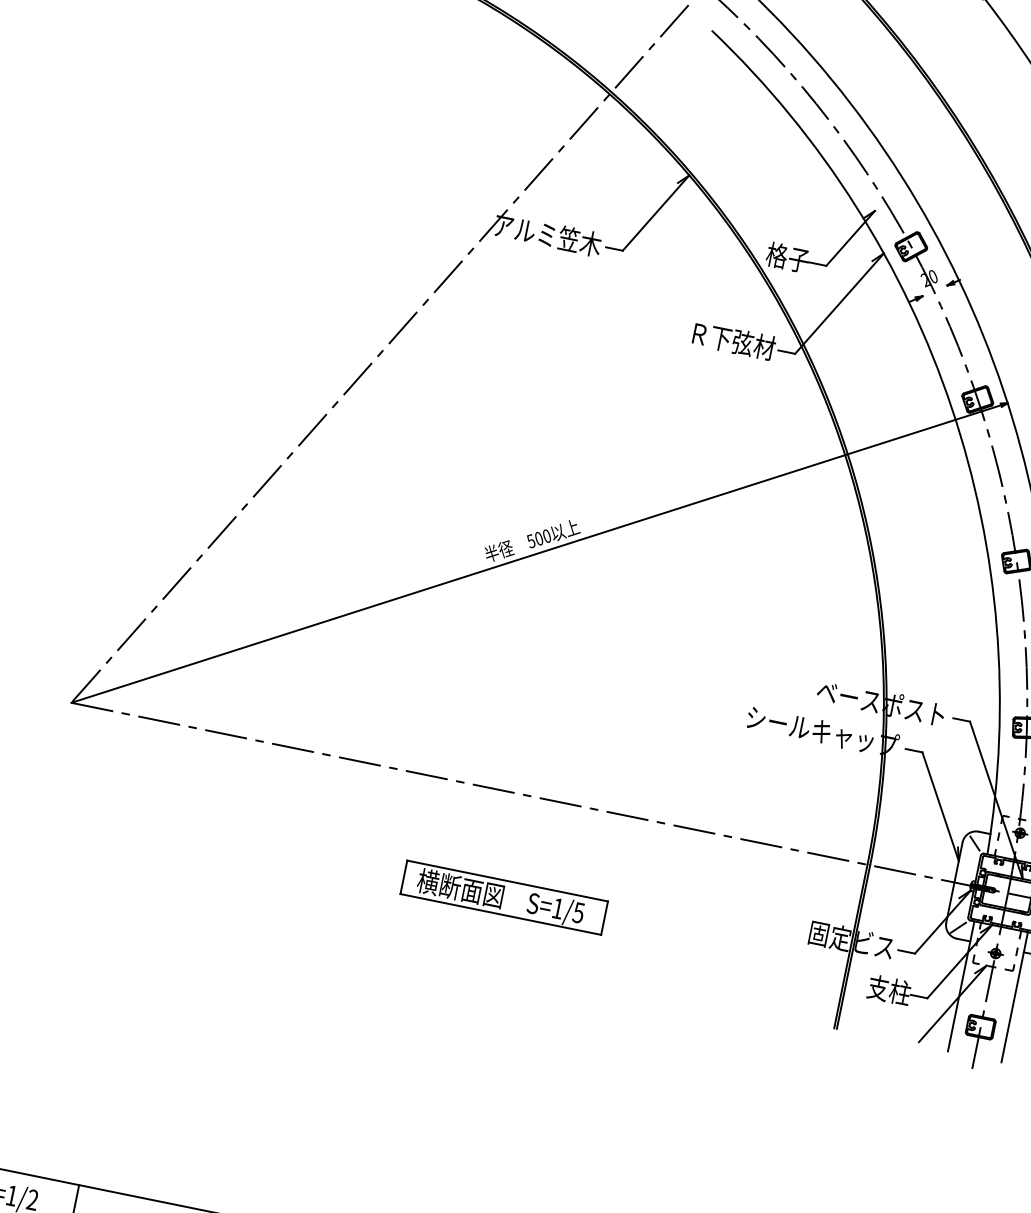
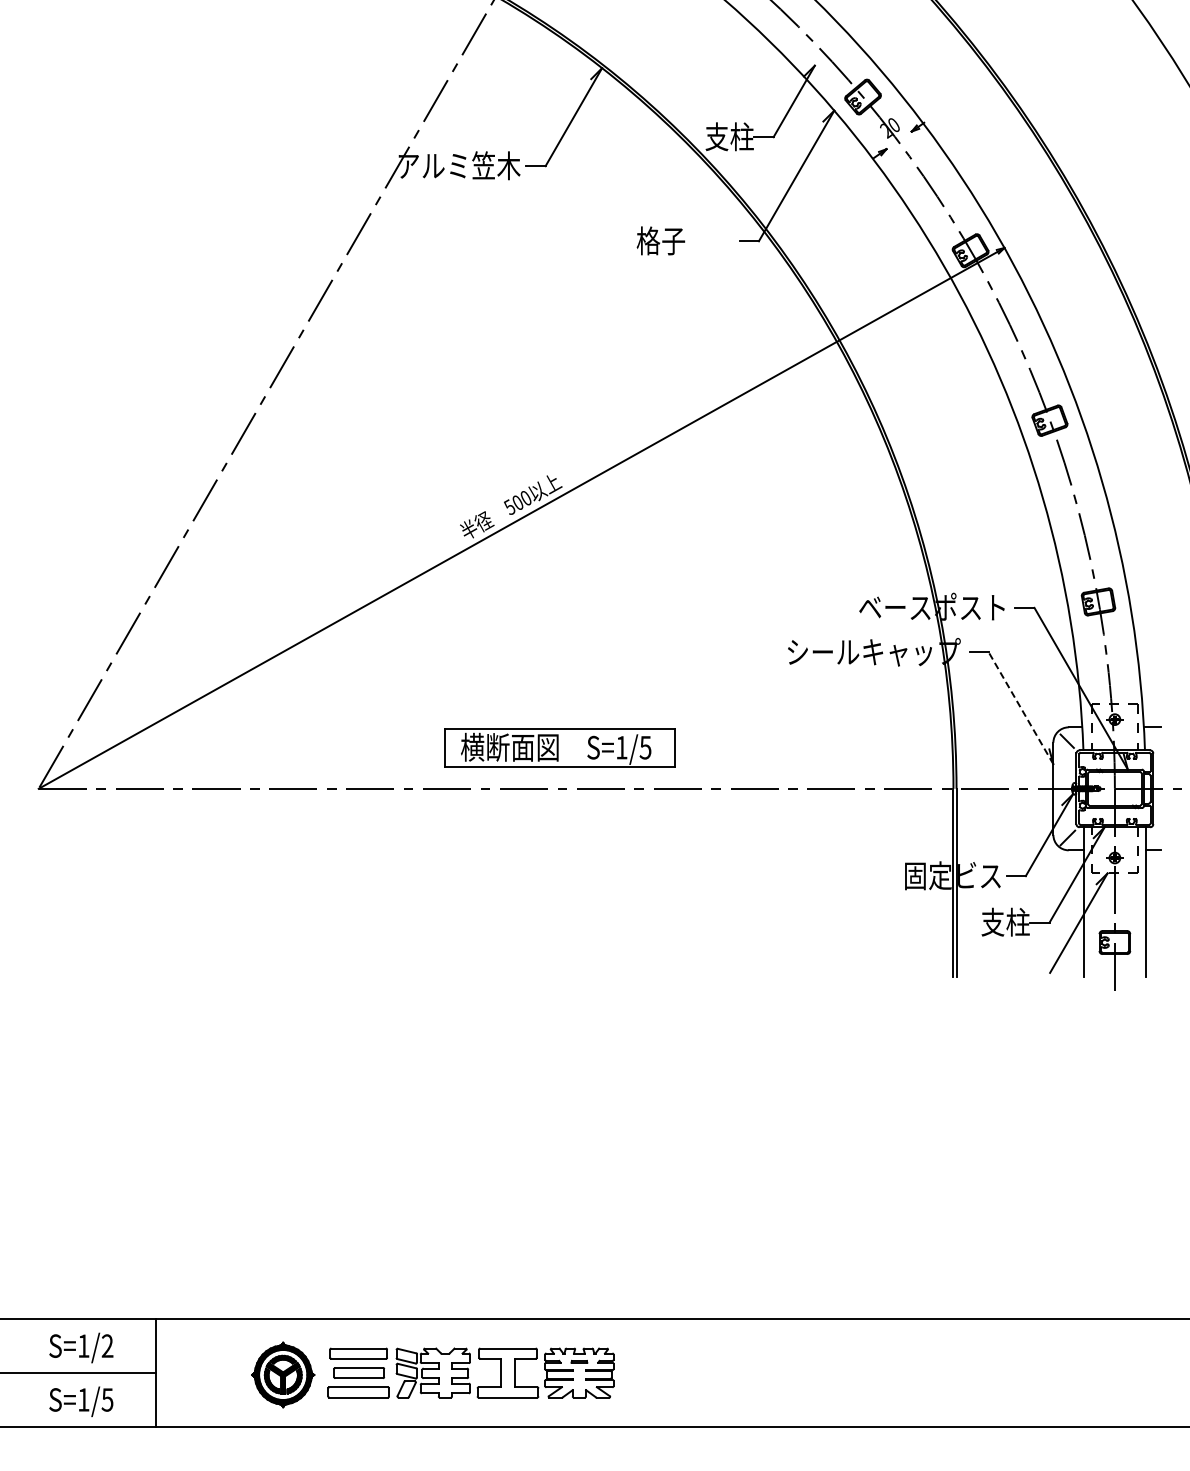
text: (788, 257) -> (729, 136), 格子 -> 支柱
text: (731, 340) -> (685, 240), Ｒ下弦材 -> 格子
line: (940, 806) -> (1021, 708), solid -> dashed
part: (503, 897) -> (559, 747), moved

